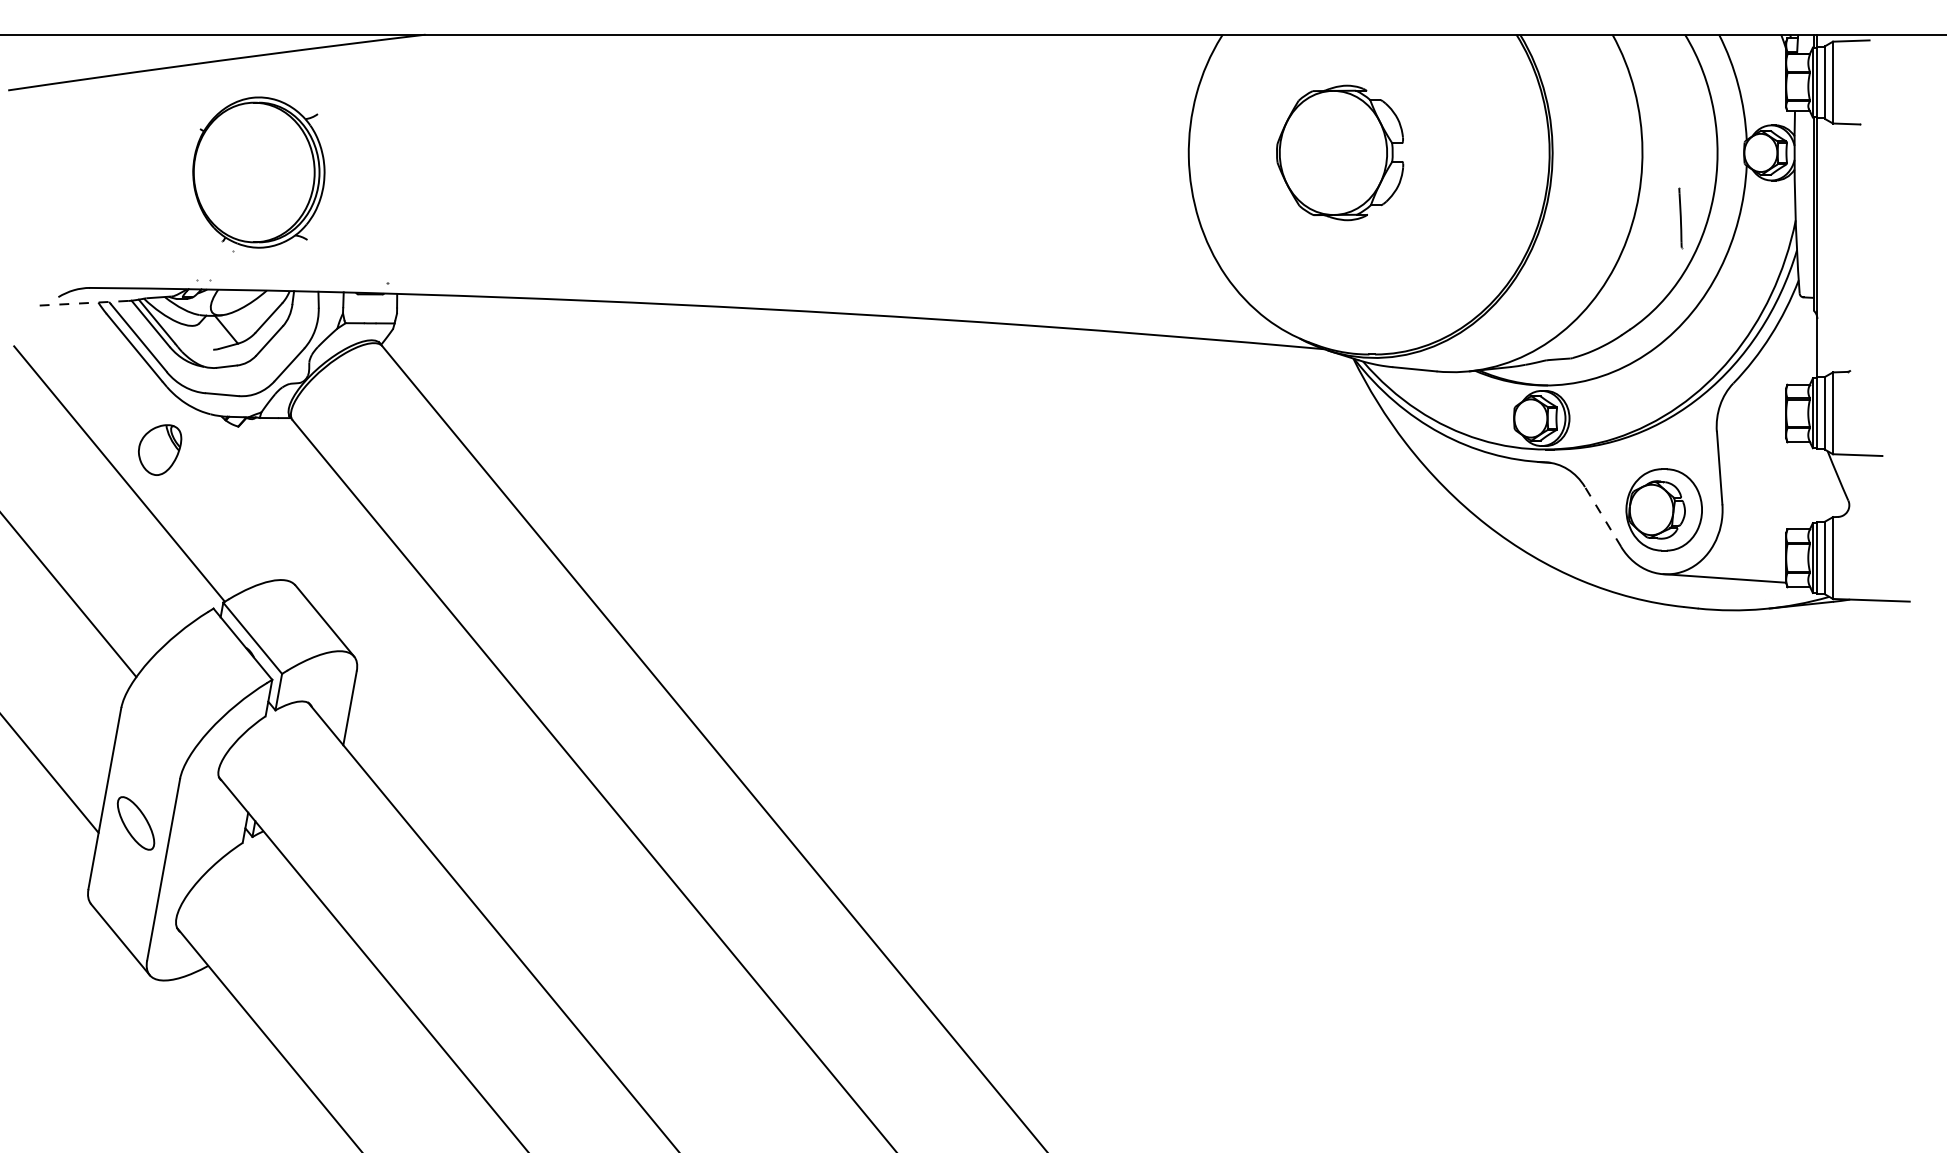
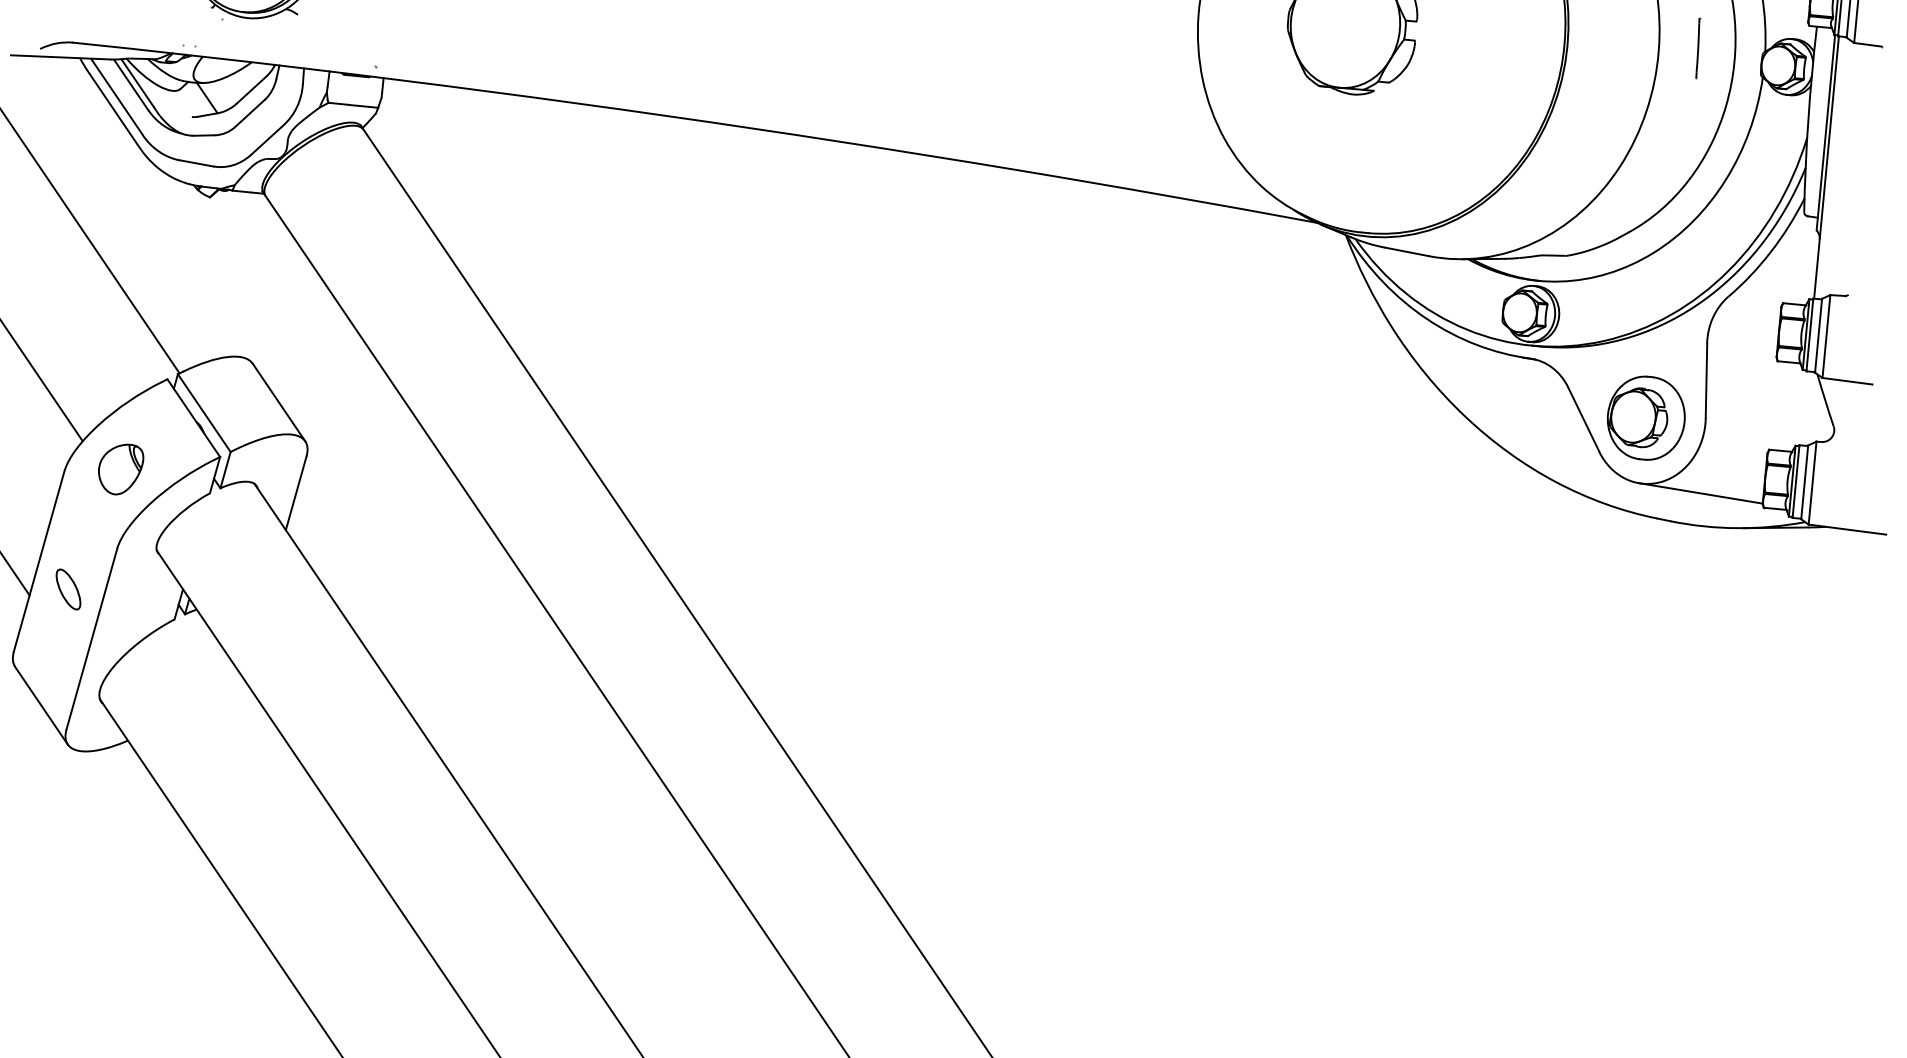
line: (1680, 218) -> (1697, 48), moved
line: (79, 303) -> (60, 57), dashed -> solid
part: (160, 449) -> (121, 468), moved
line: (1603, 517) -> (1584, 420), dashed -> solid
part: (136, 823) -> (68, 589), size x0.71

